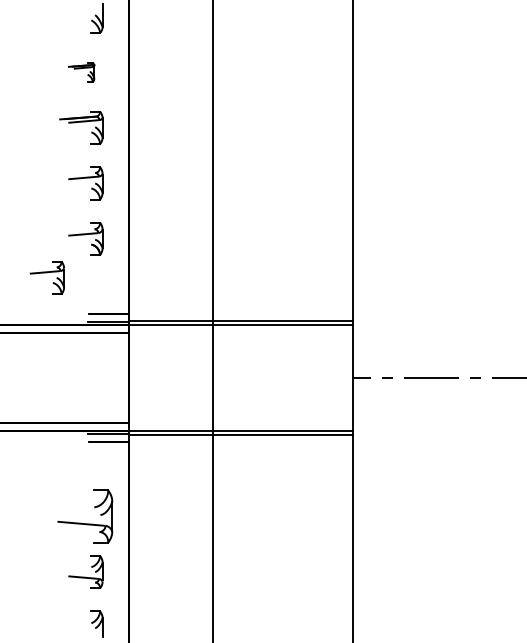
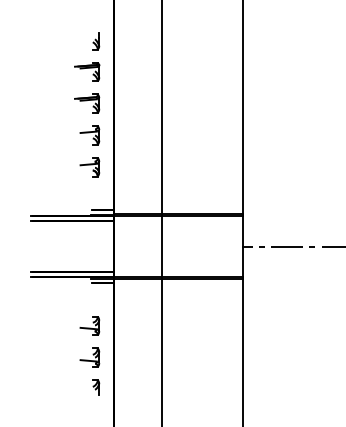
part: (82, 71) -> (87, 71), size x1.67
part: (47, 277) -> (67, 189), removed
part: (85, 515) -> (89, 325), size x0.62

